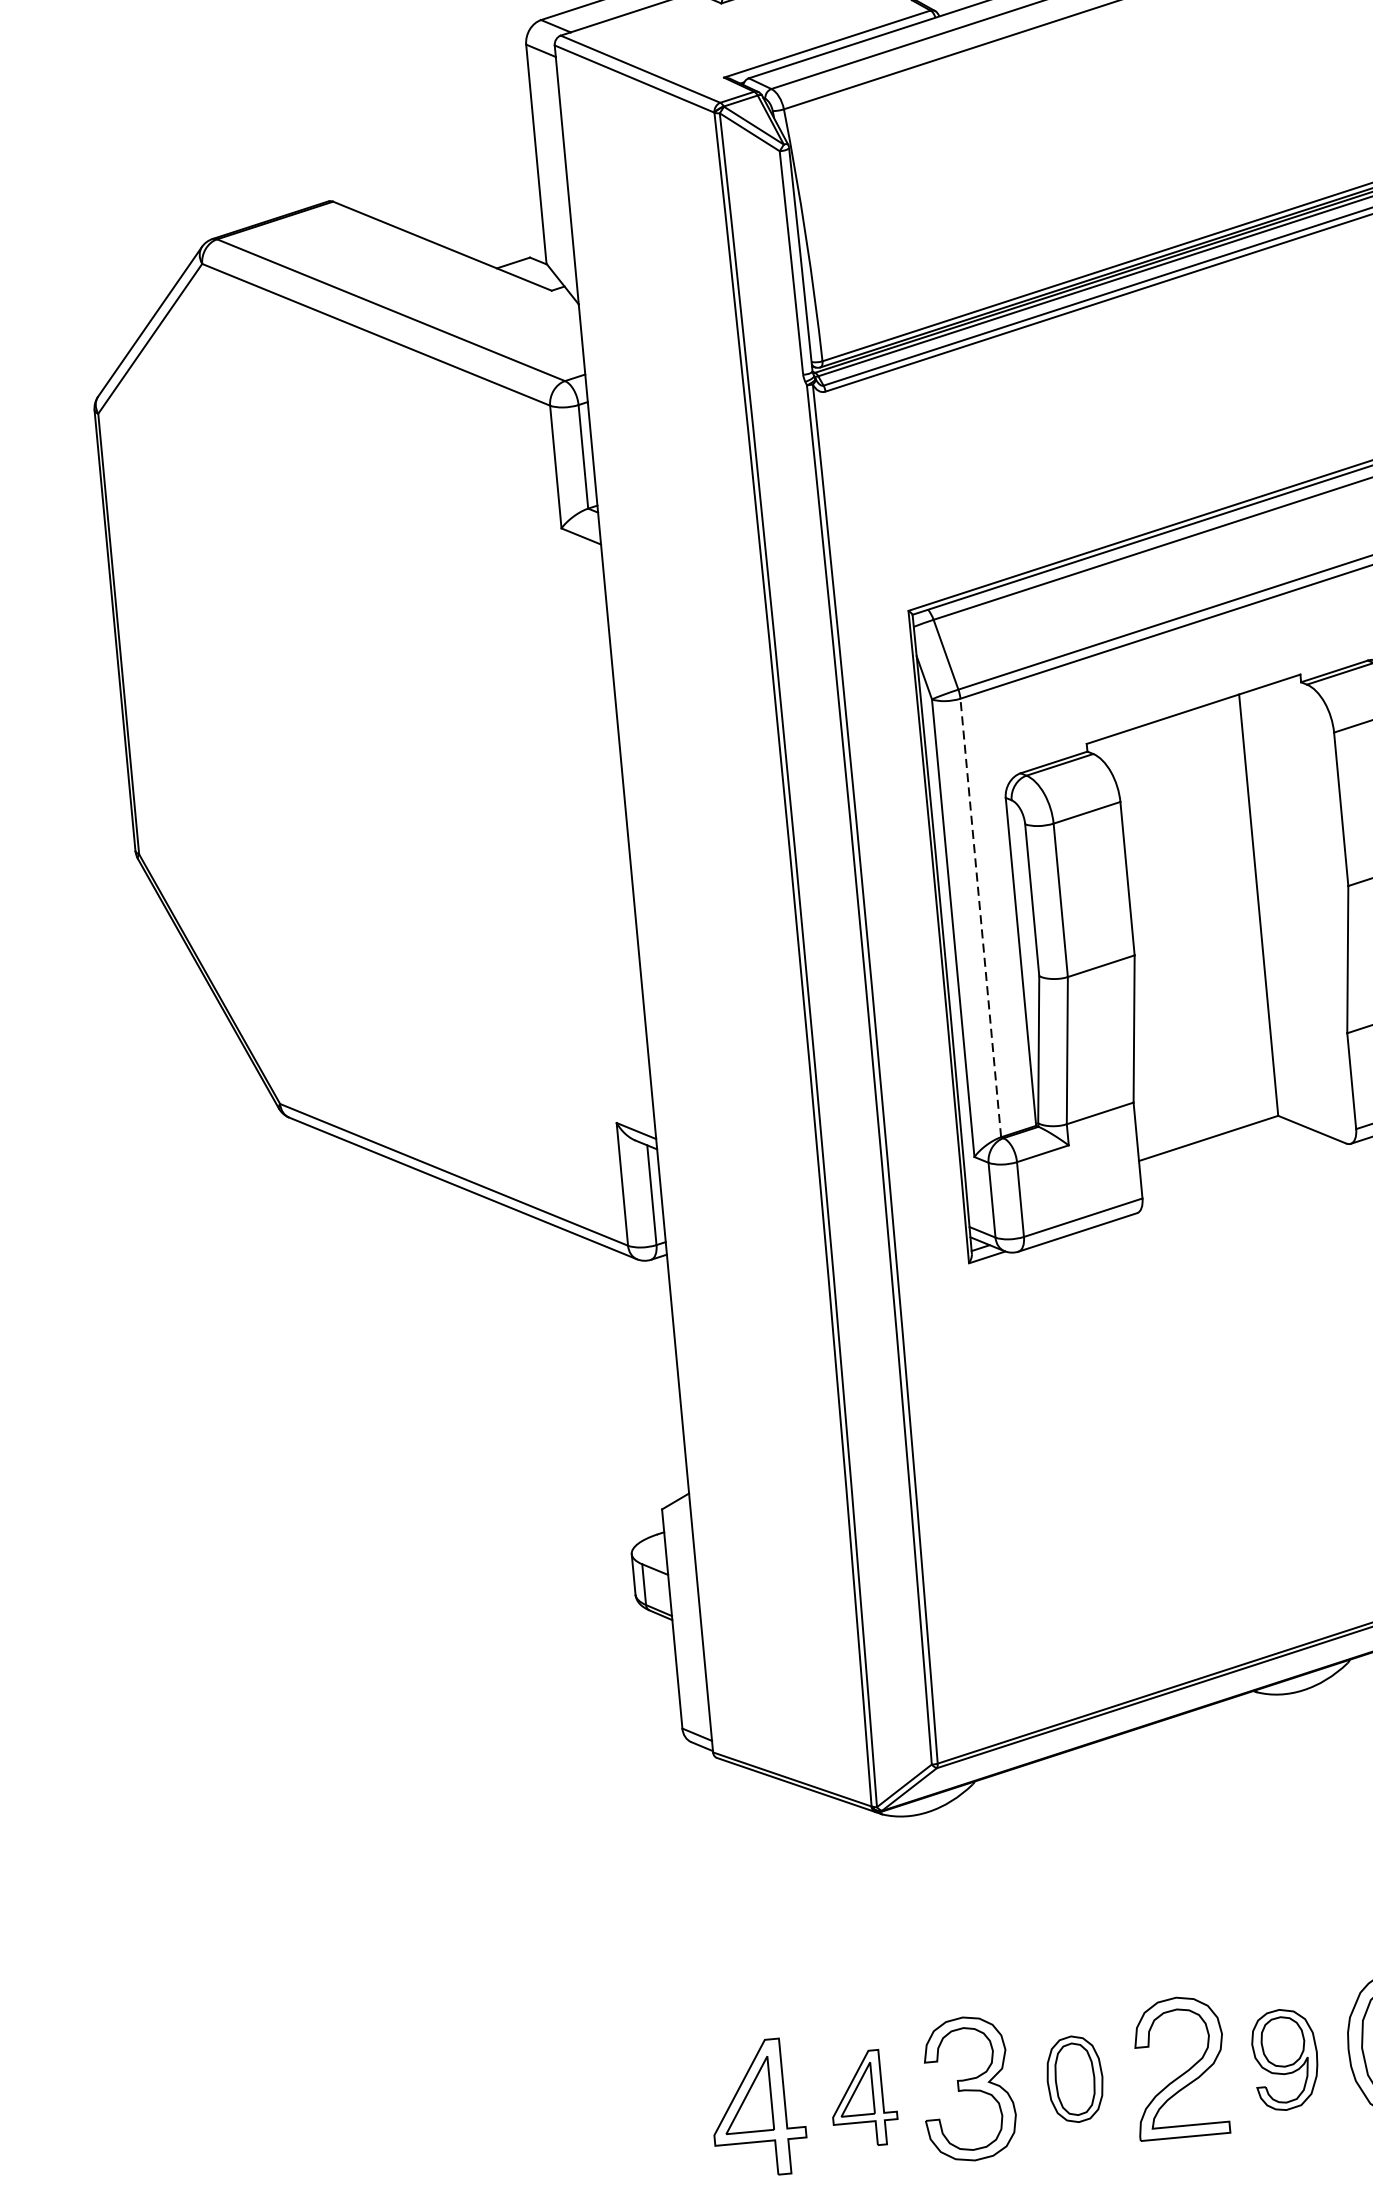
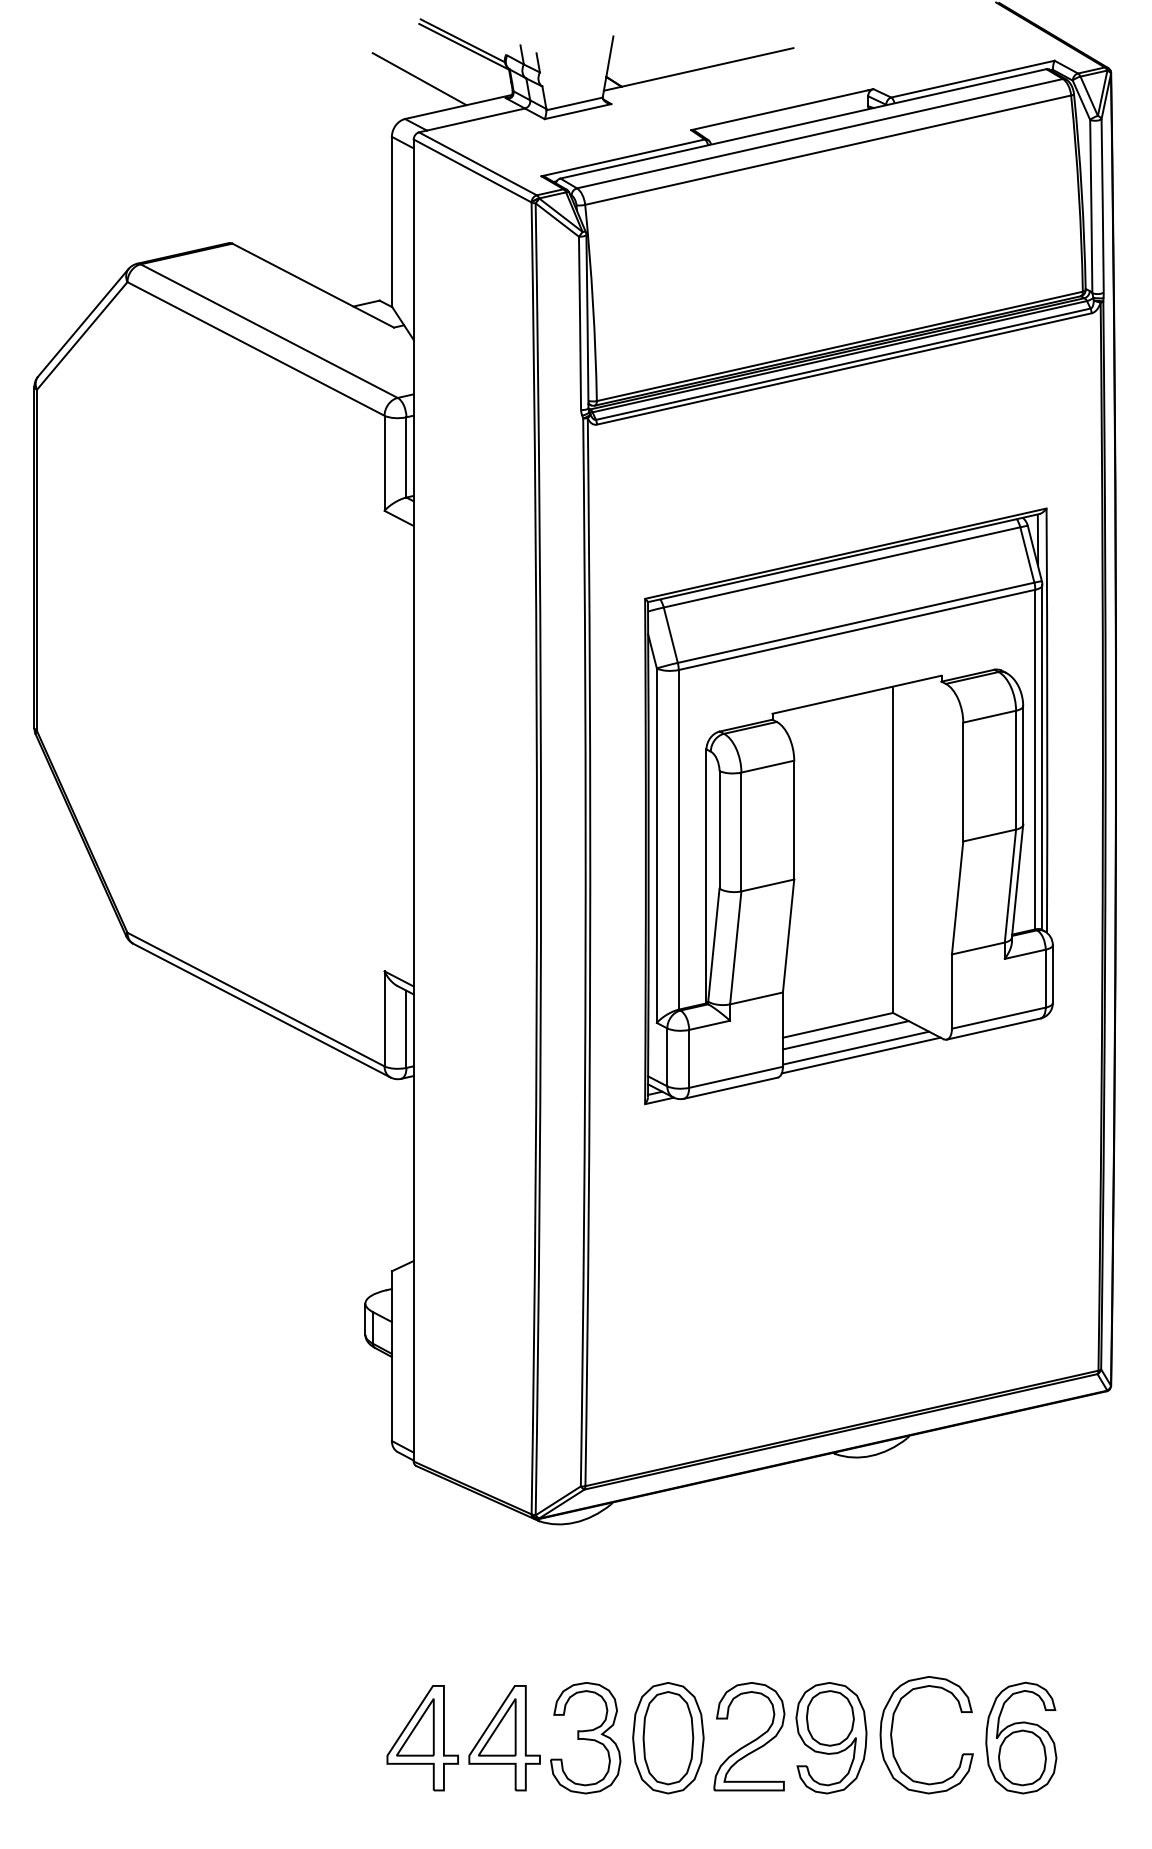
line: (980, 917) -> (678, 839), dashed -> solid
line: (1219, 1150) -> (845, 1035), added
line: (1233, 1164) -> (855, 1047), added
line: (1241, 1174) -> (860, 1055), added
part: (1285, 2059) -> (831, 1738), size x1.43
part: (1075, 2079) -> (668, 1738), size x1.67
part: (863, 2099) -> (504, 1738), size x1.43

